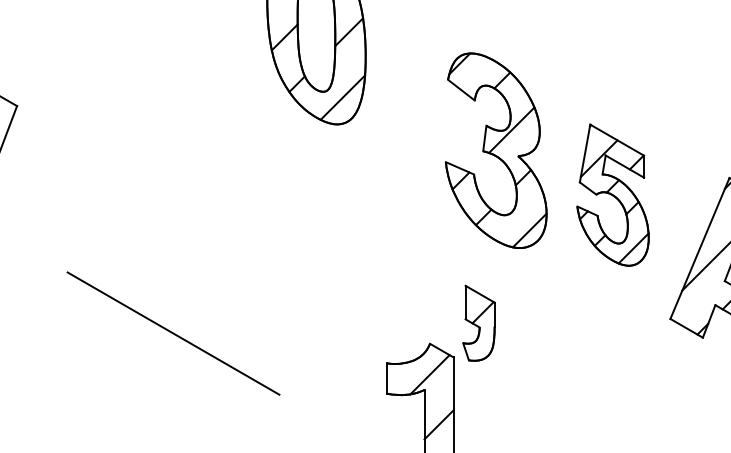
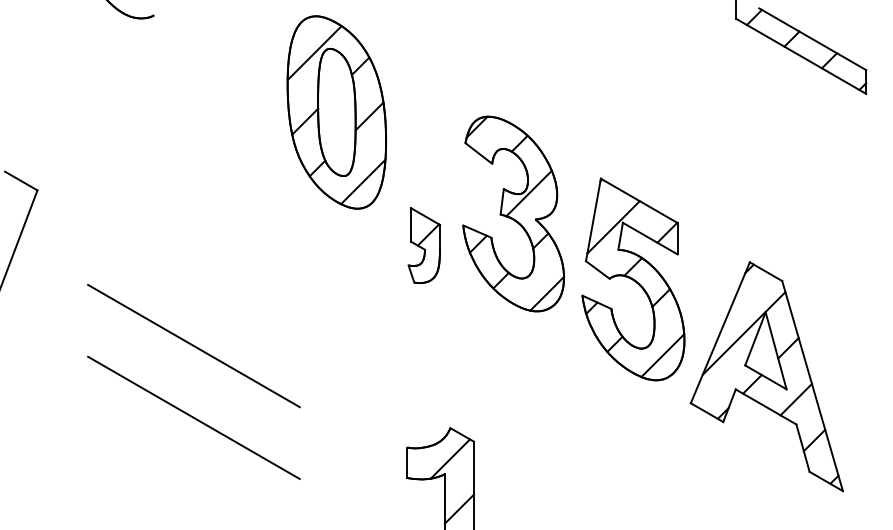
part: (496, 150) -> (513, 213), moved
part: (613, 195) -> (633, 279), size x1.43
line: (173, 261) -> (193, 345), added
part: (479, 323) -> (424, 245), moved

